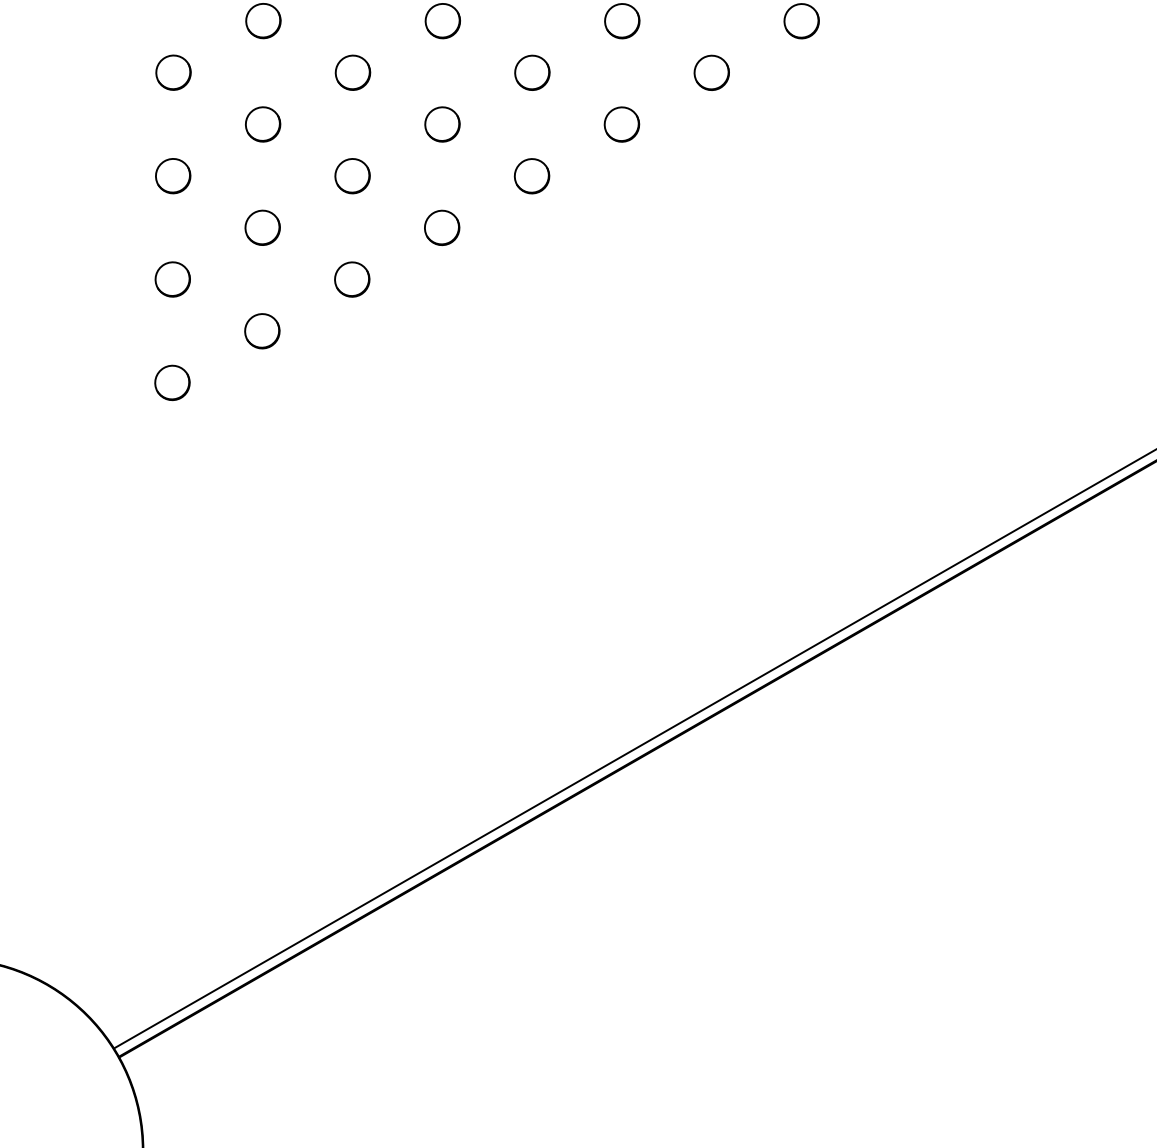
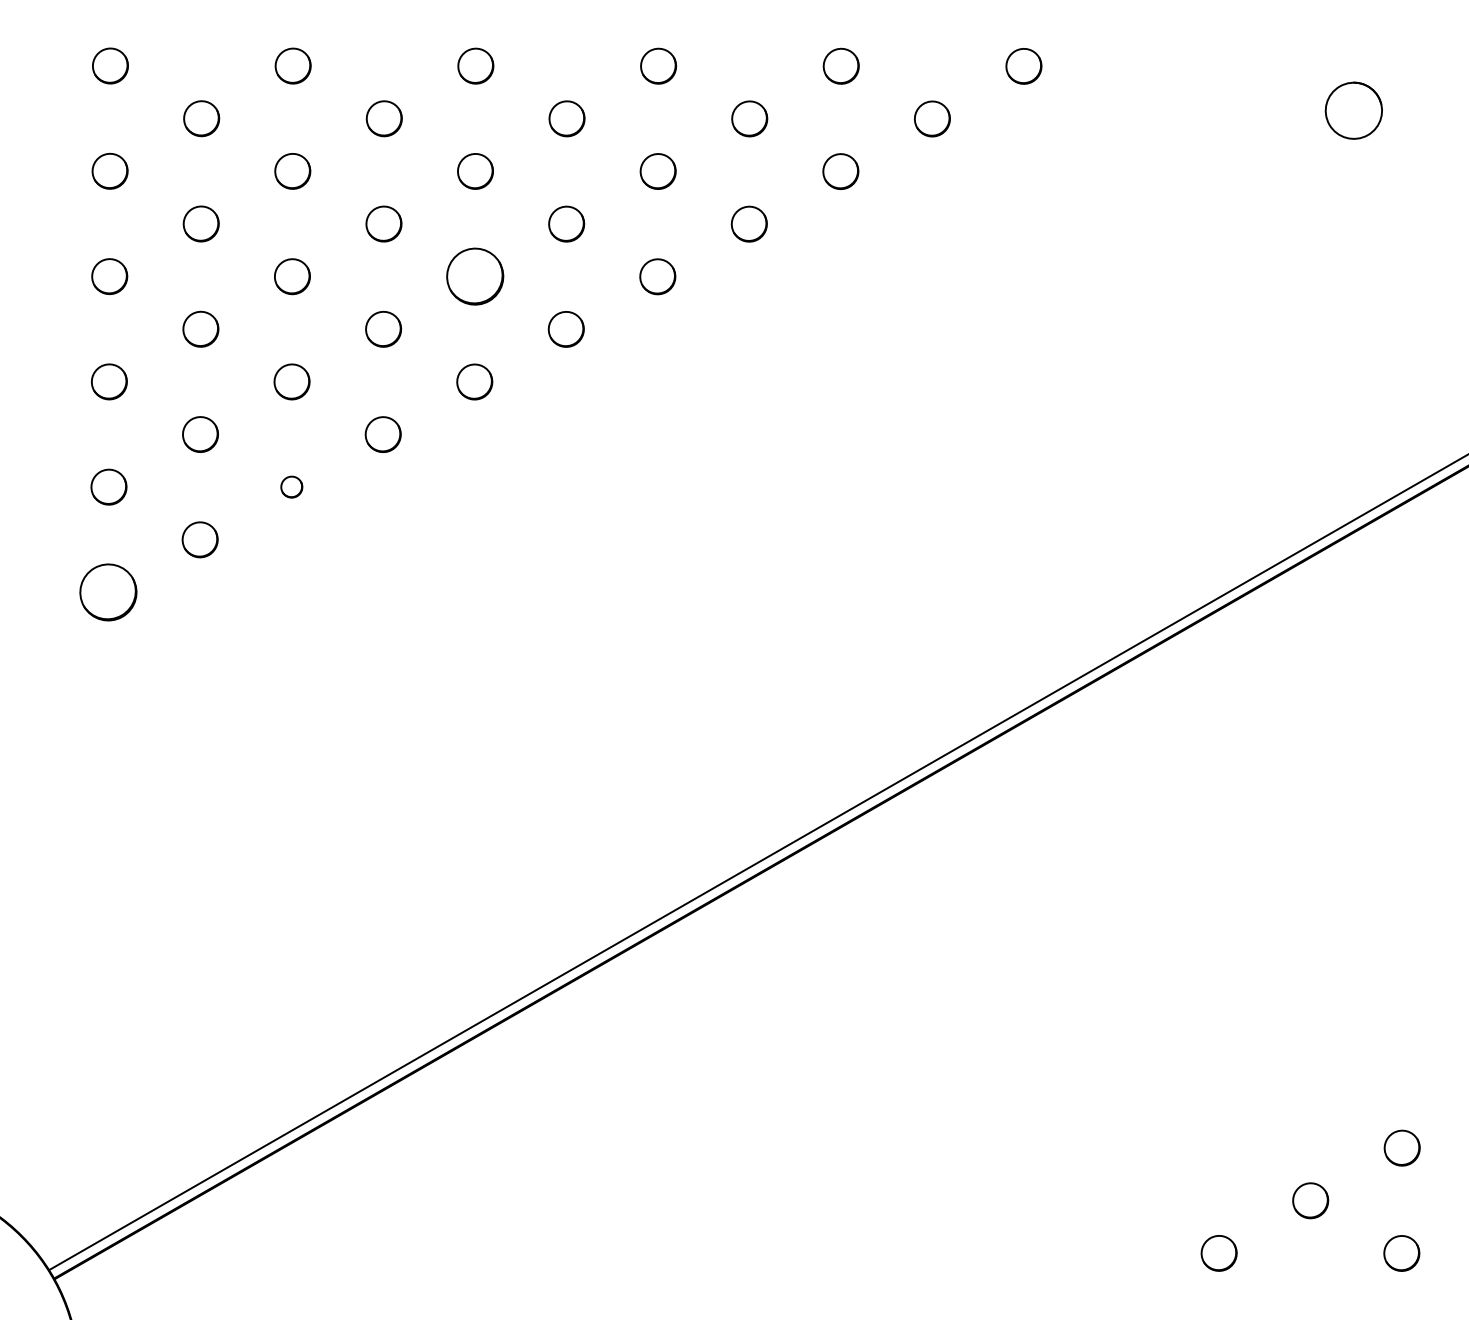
part: (531, 72) -> (474, 276), size x1.6
part: (352, 278) -> (291, 486), size x0.6
part: (172, 382) -> (108, 592), size x1.6

